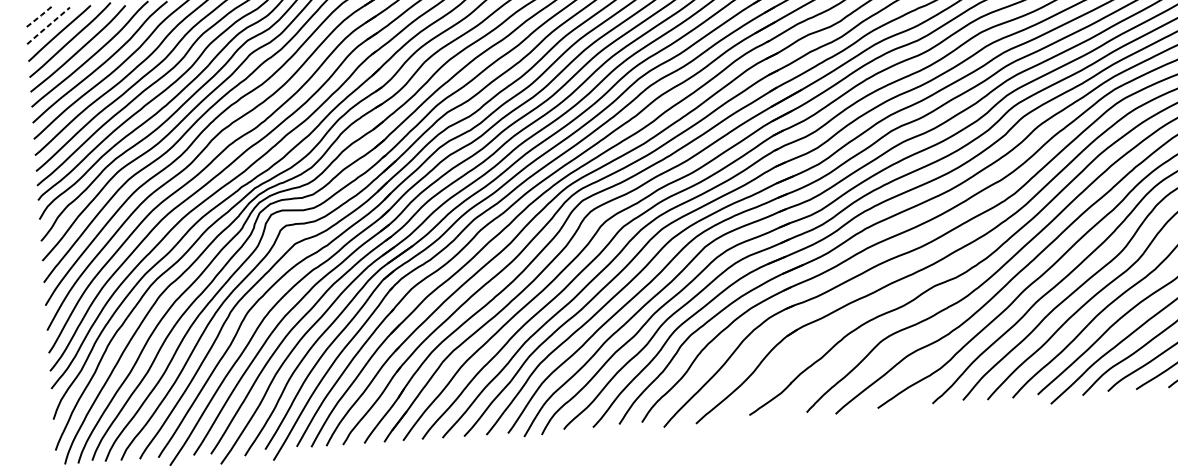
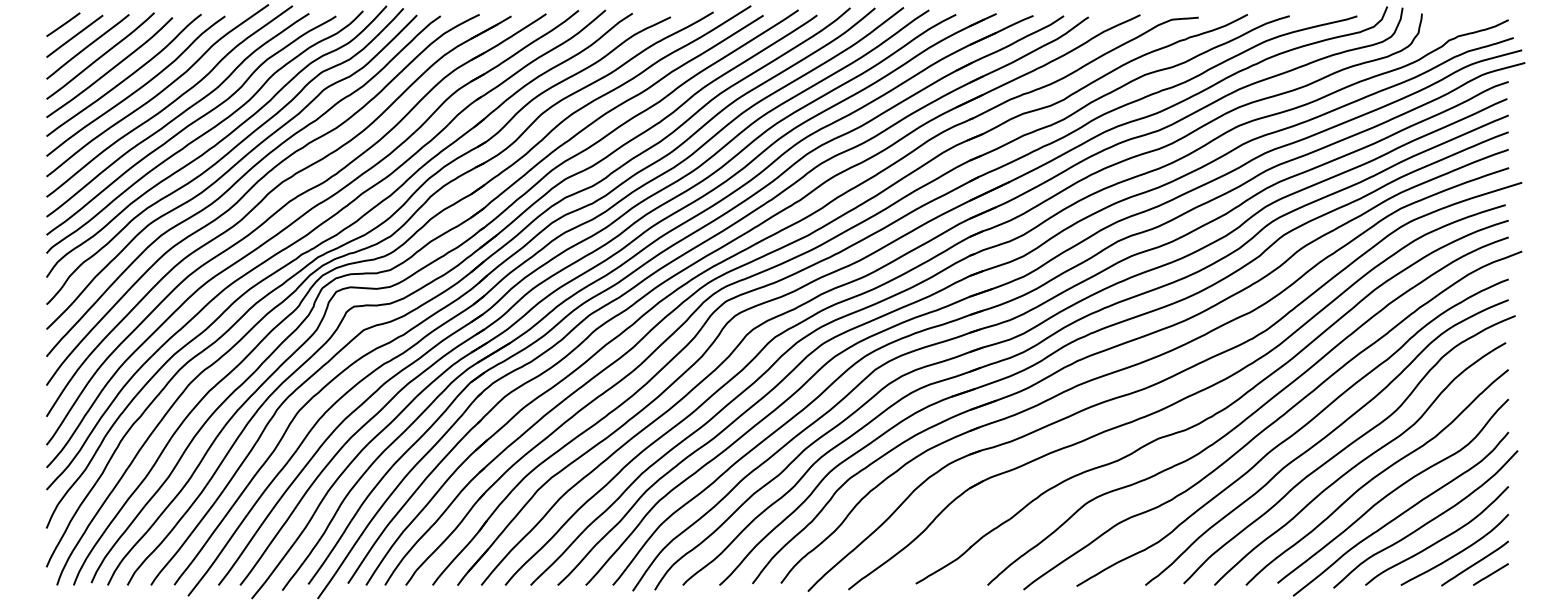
line: (38, 17) -> (62, 25), dashed -> solid
line: (48, 25) -> (74, 36), dashed -> solid

